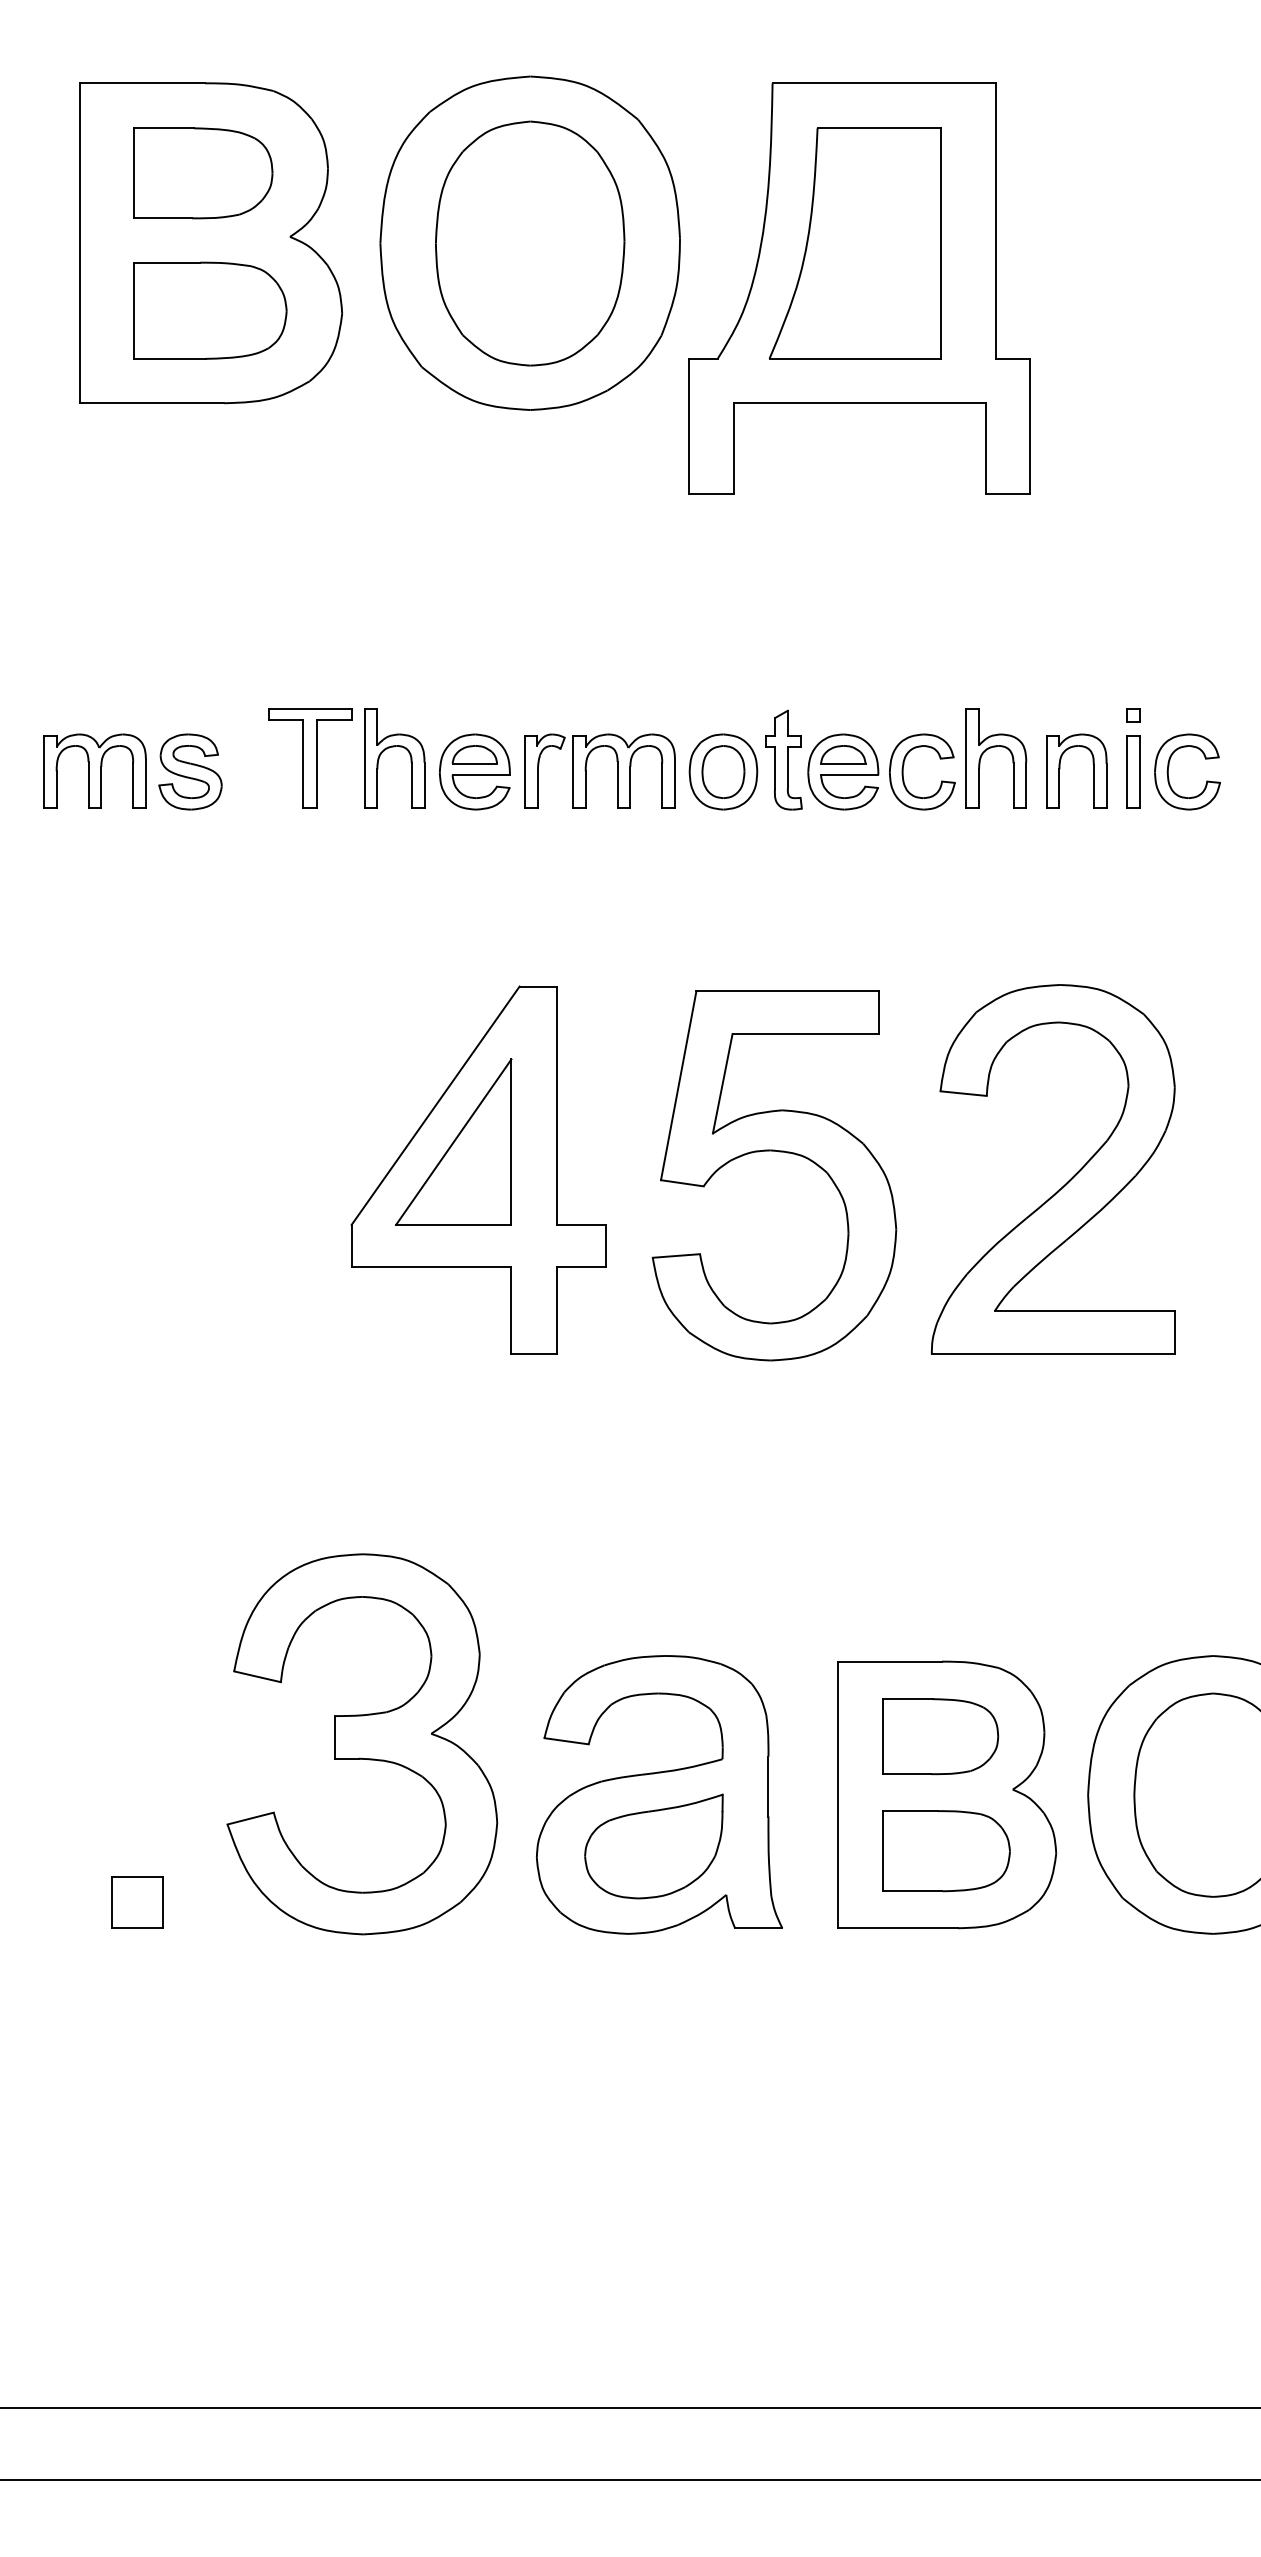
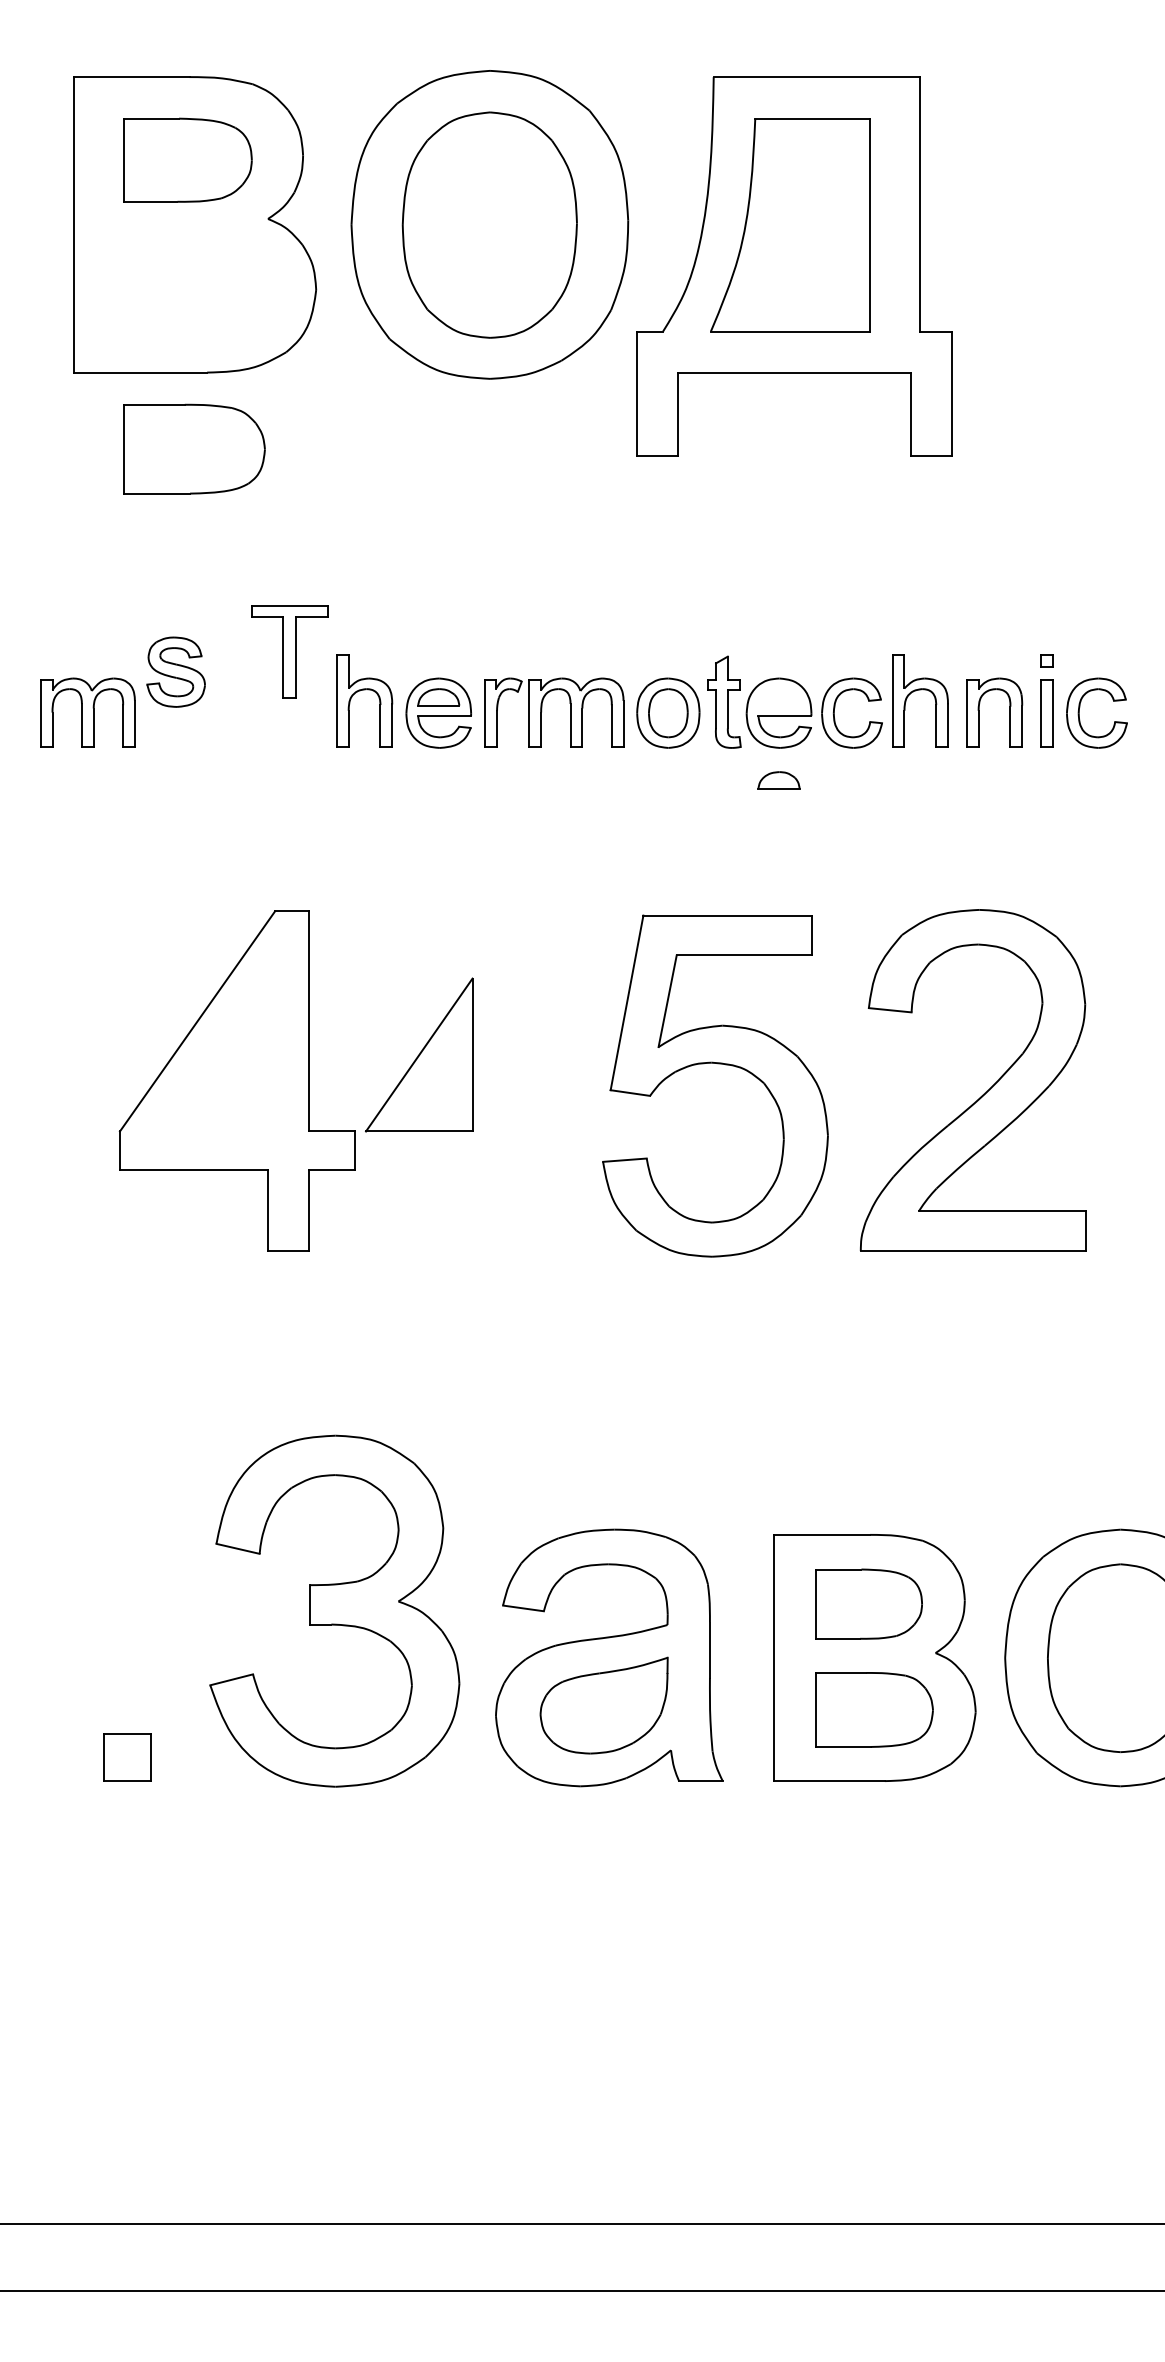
part: (210, 310) -> (194, 448), moved
part: (842, 755) -> (778, 780), moved
part: (310, 758) -> (289, 651), moved
part: (189, 771) -> (175, 671), moved
part: (477, 1169) -> (236, 1080), moved

